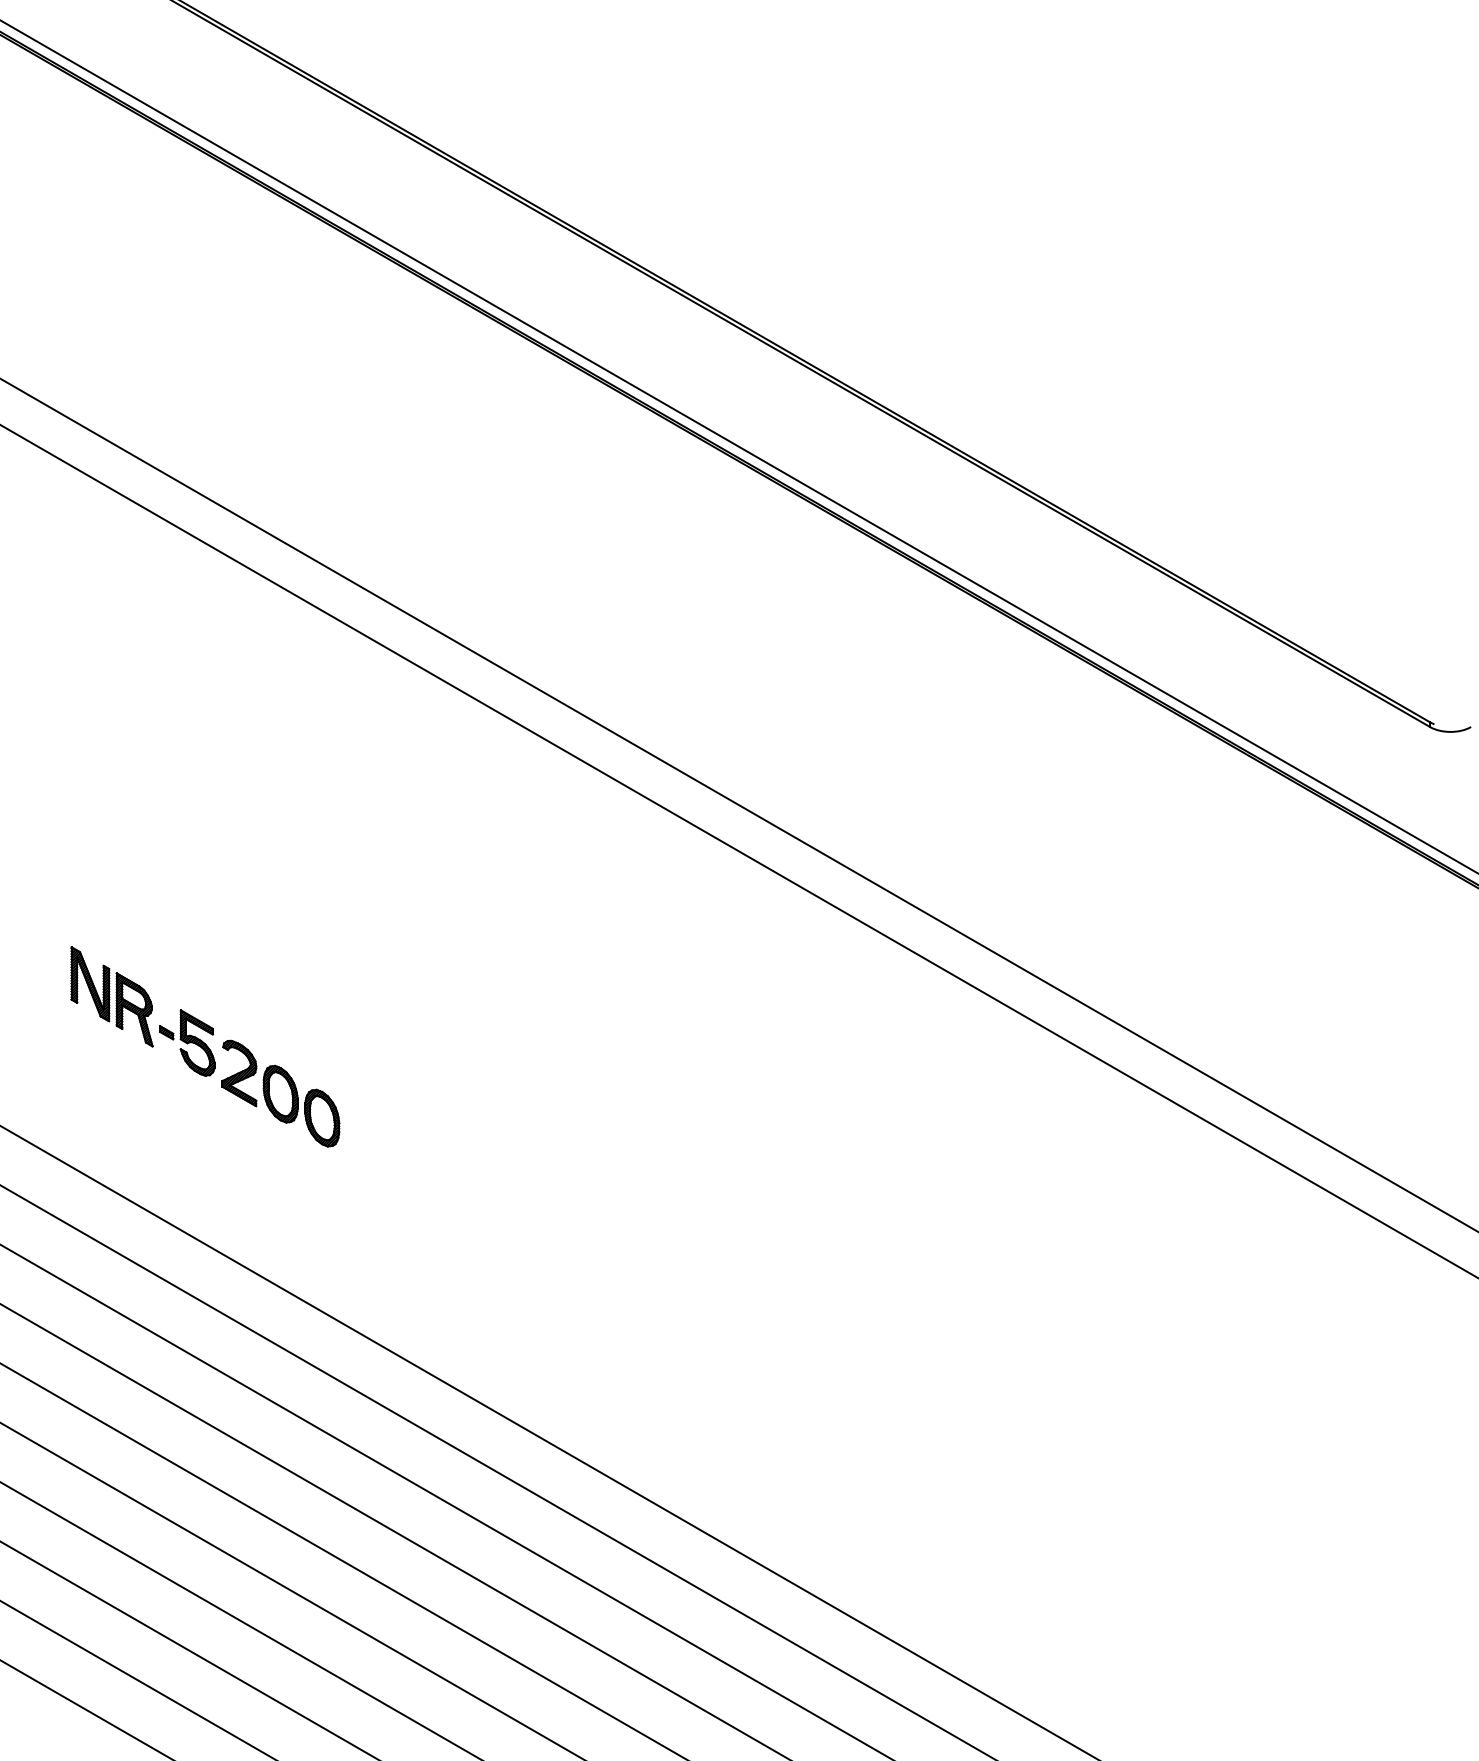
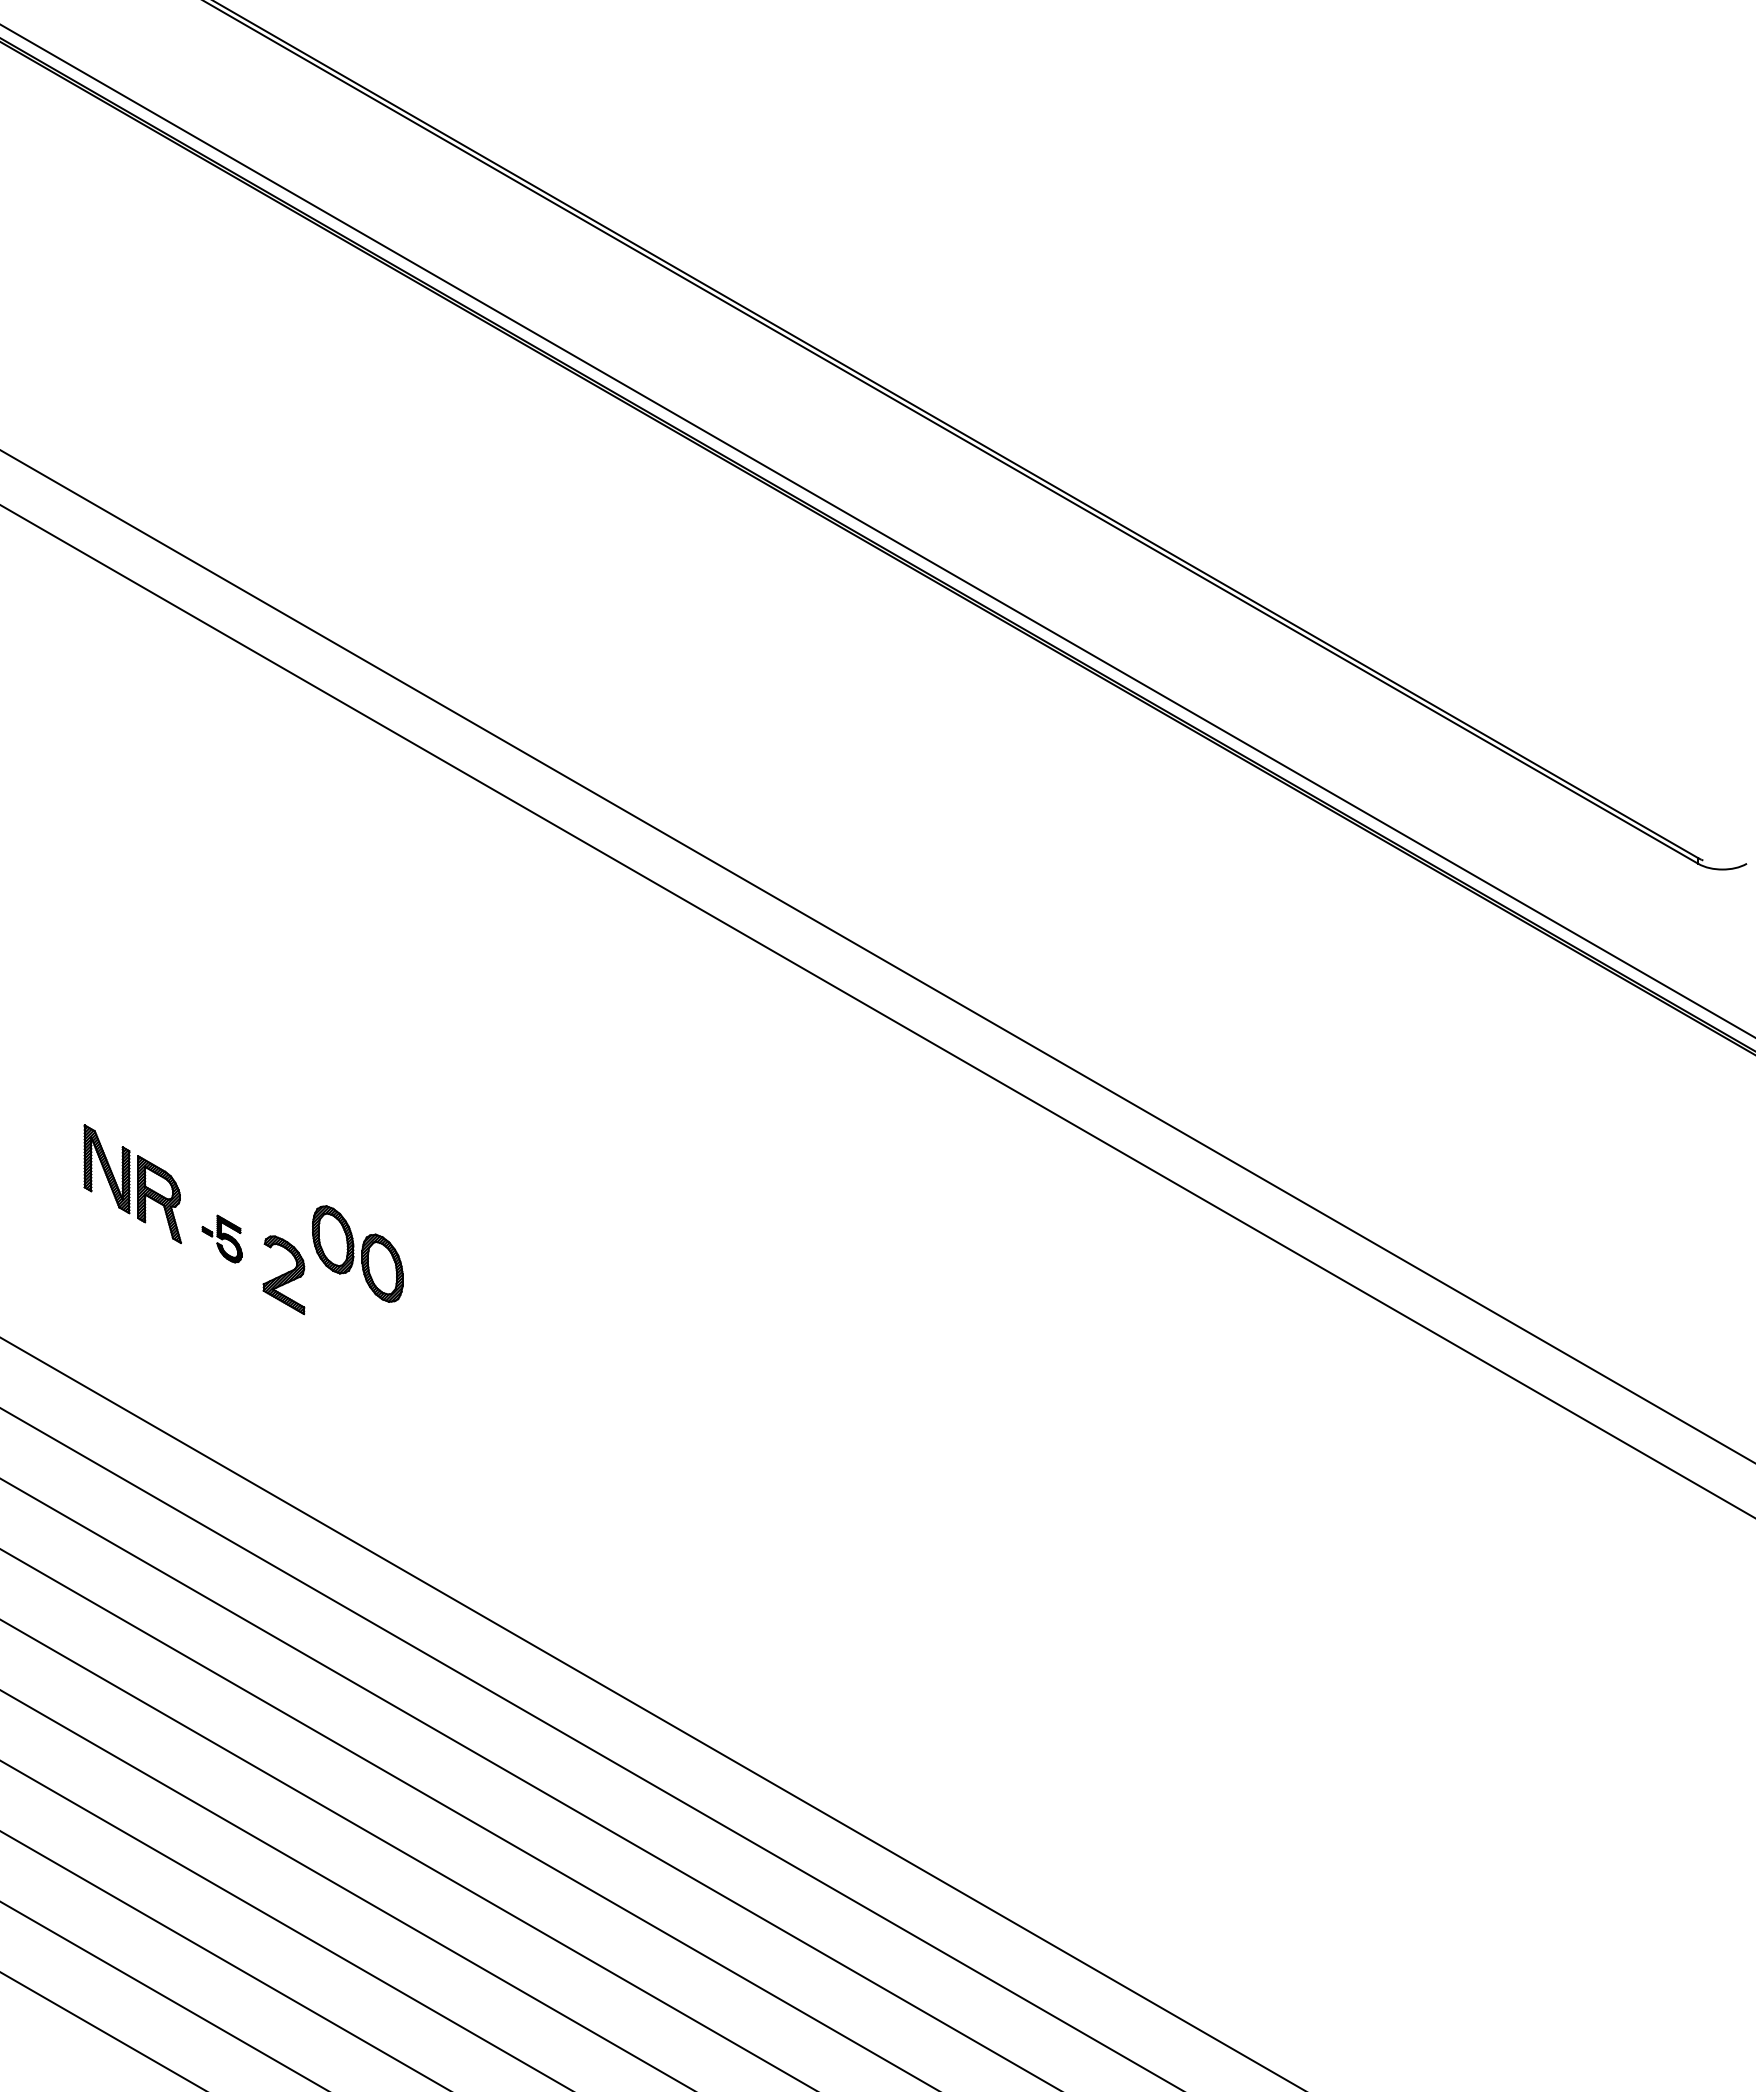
part: (186, 1042) -> (221, 1238), size x0.6
part: (301, 1105) -> (357, 1253), moved

